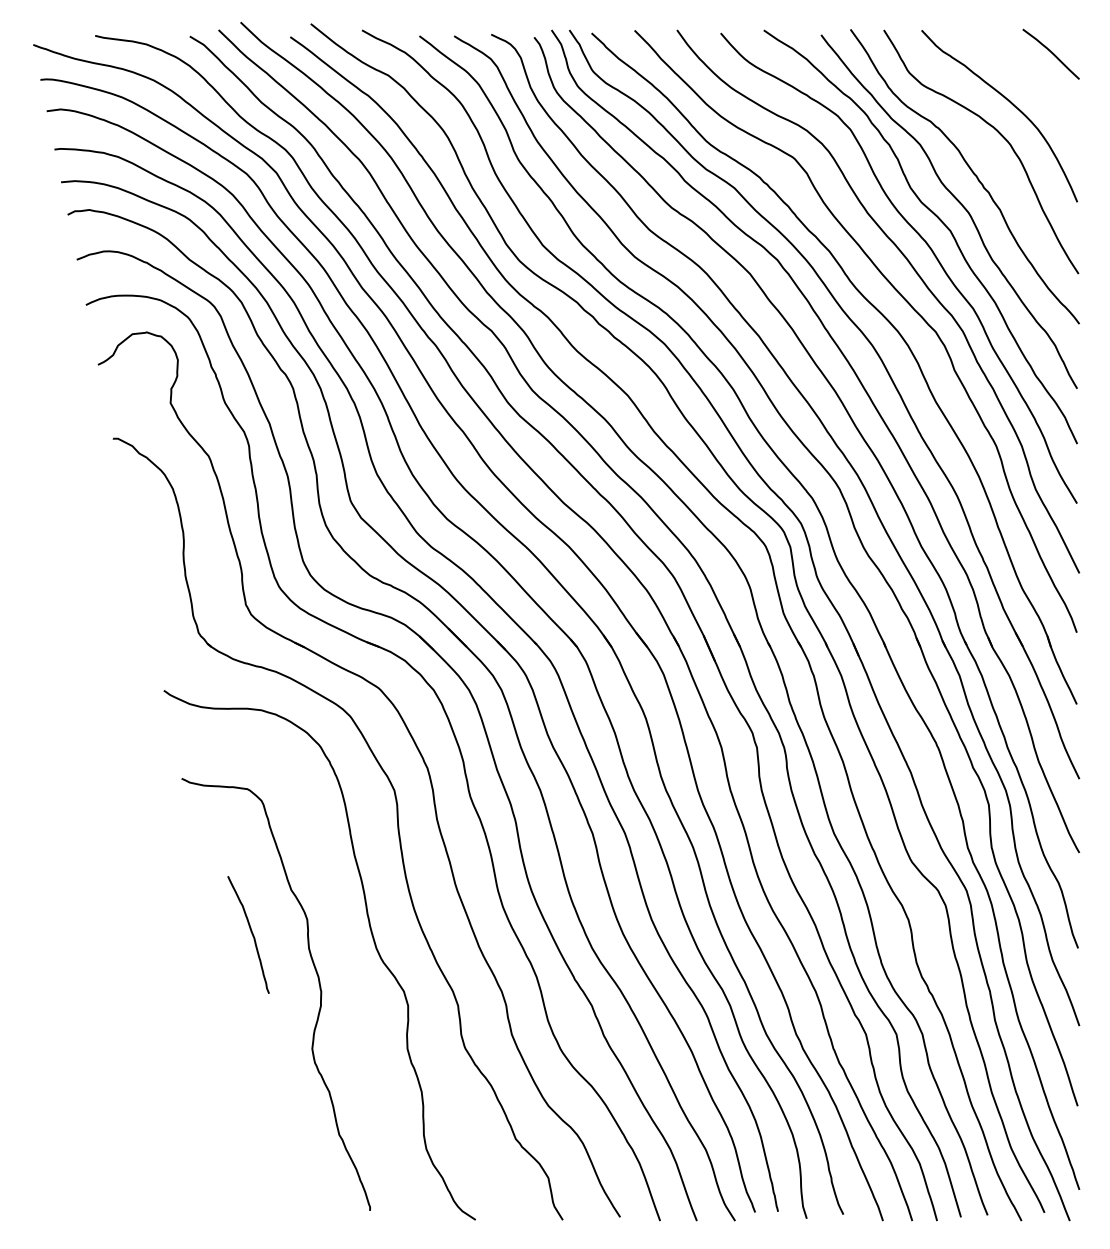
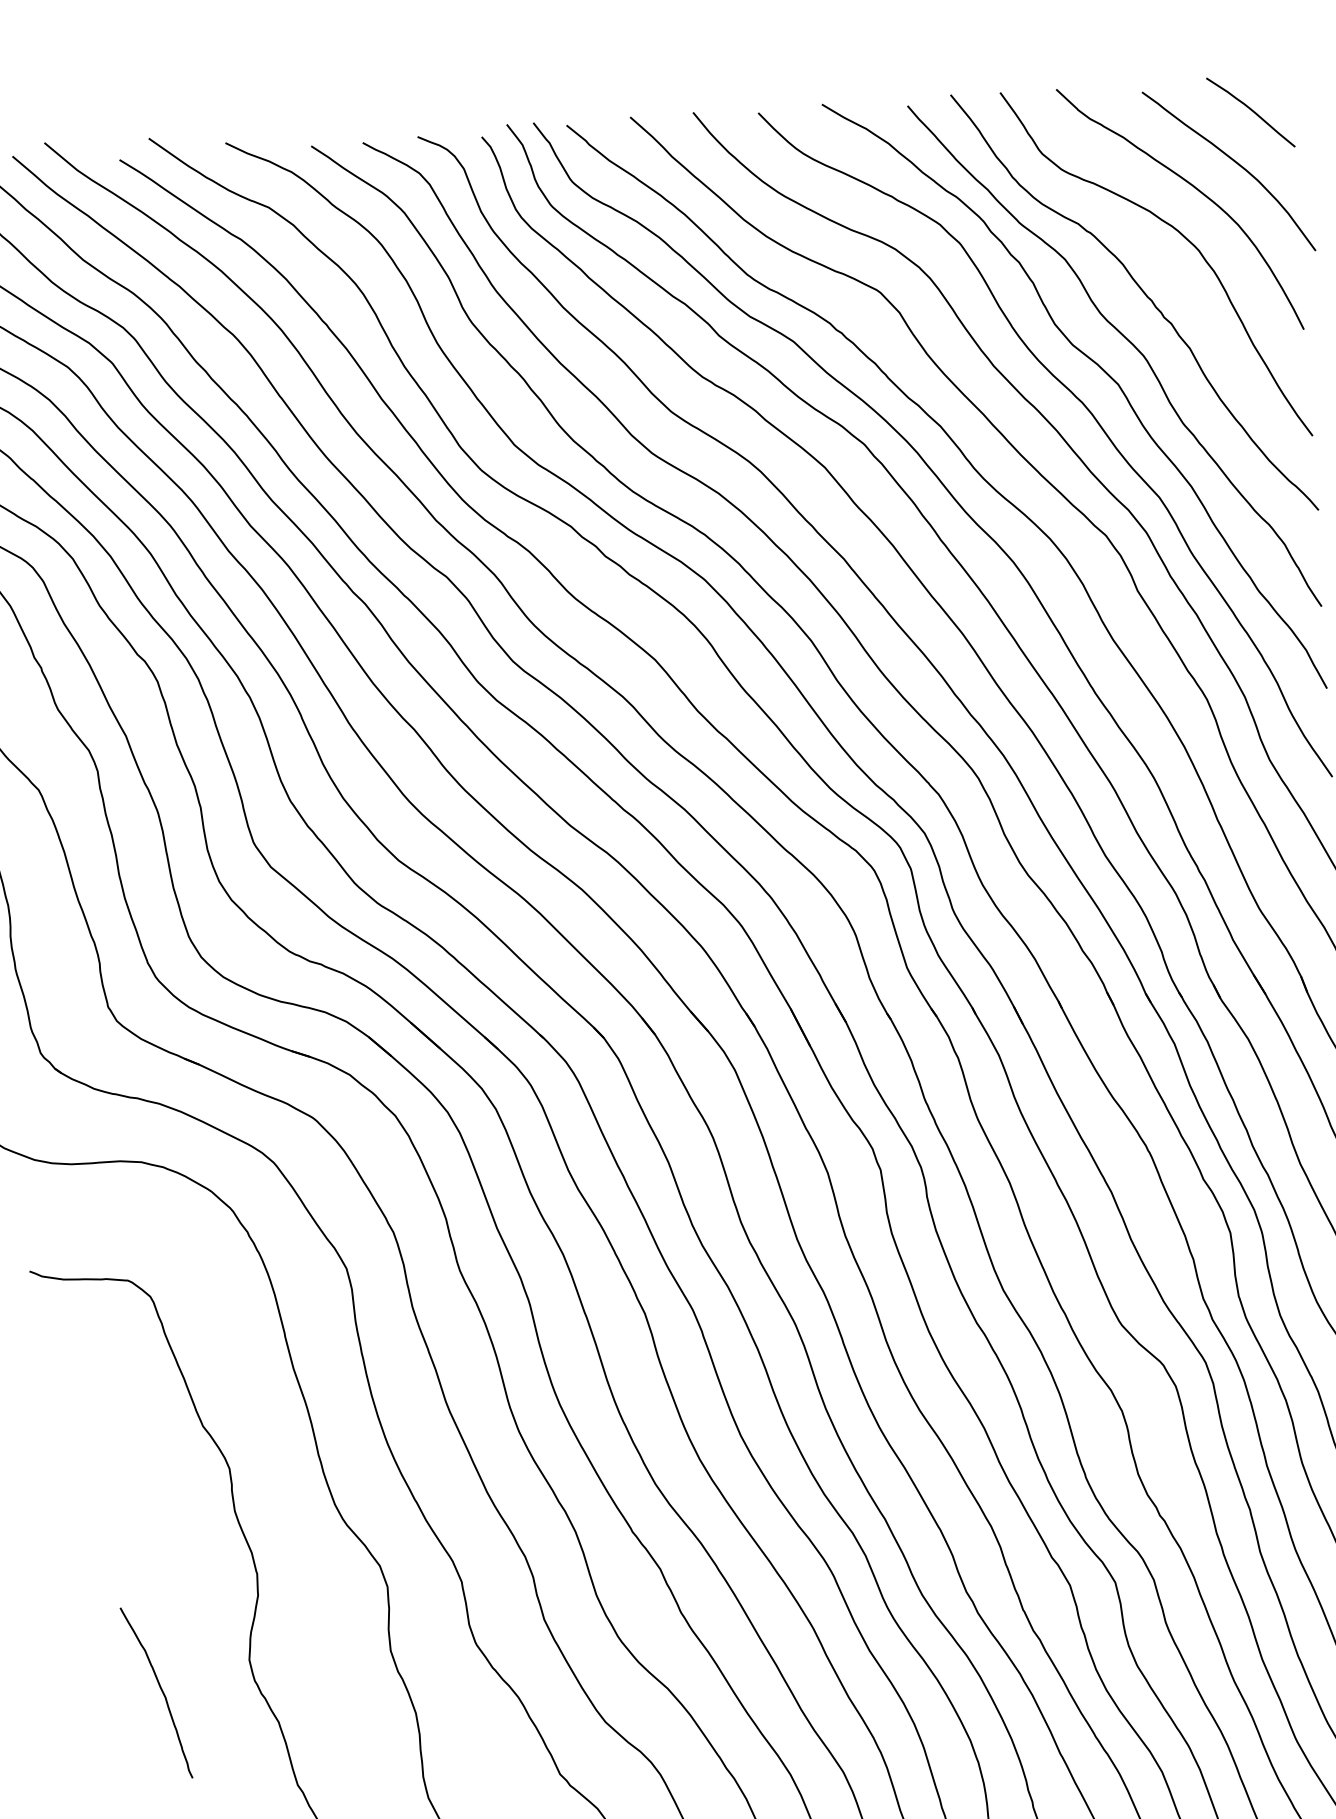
curve: (1038, 87) -> (1235, 163), added
curve: (251, 934) -> (160, 1692), moved

